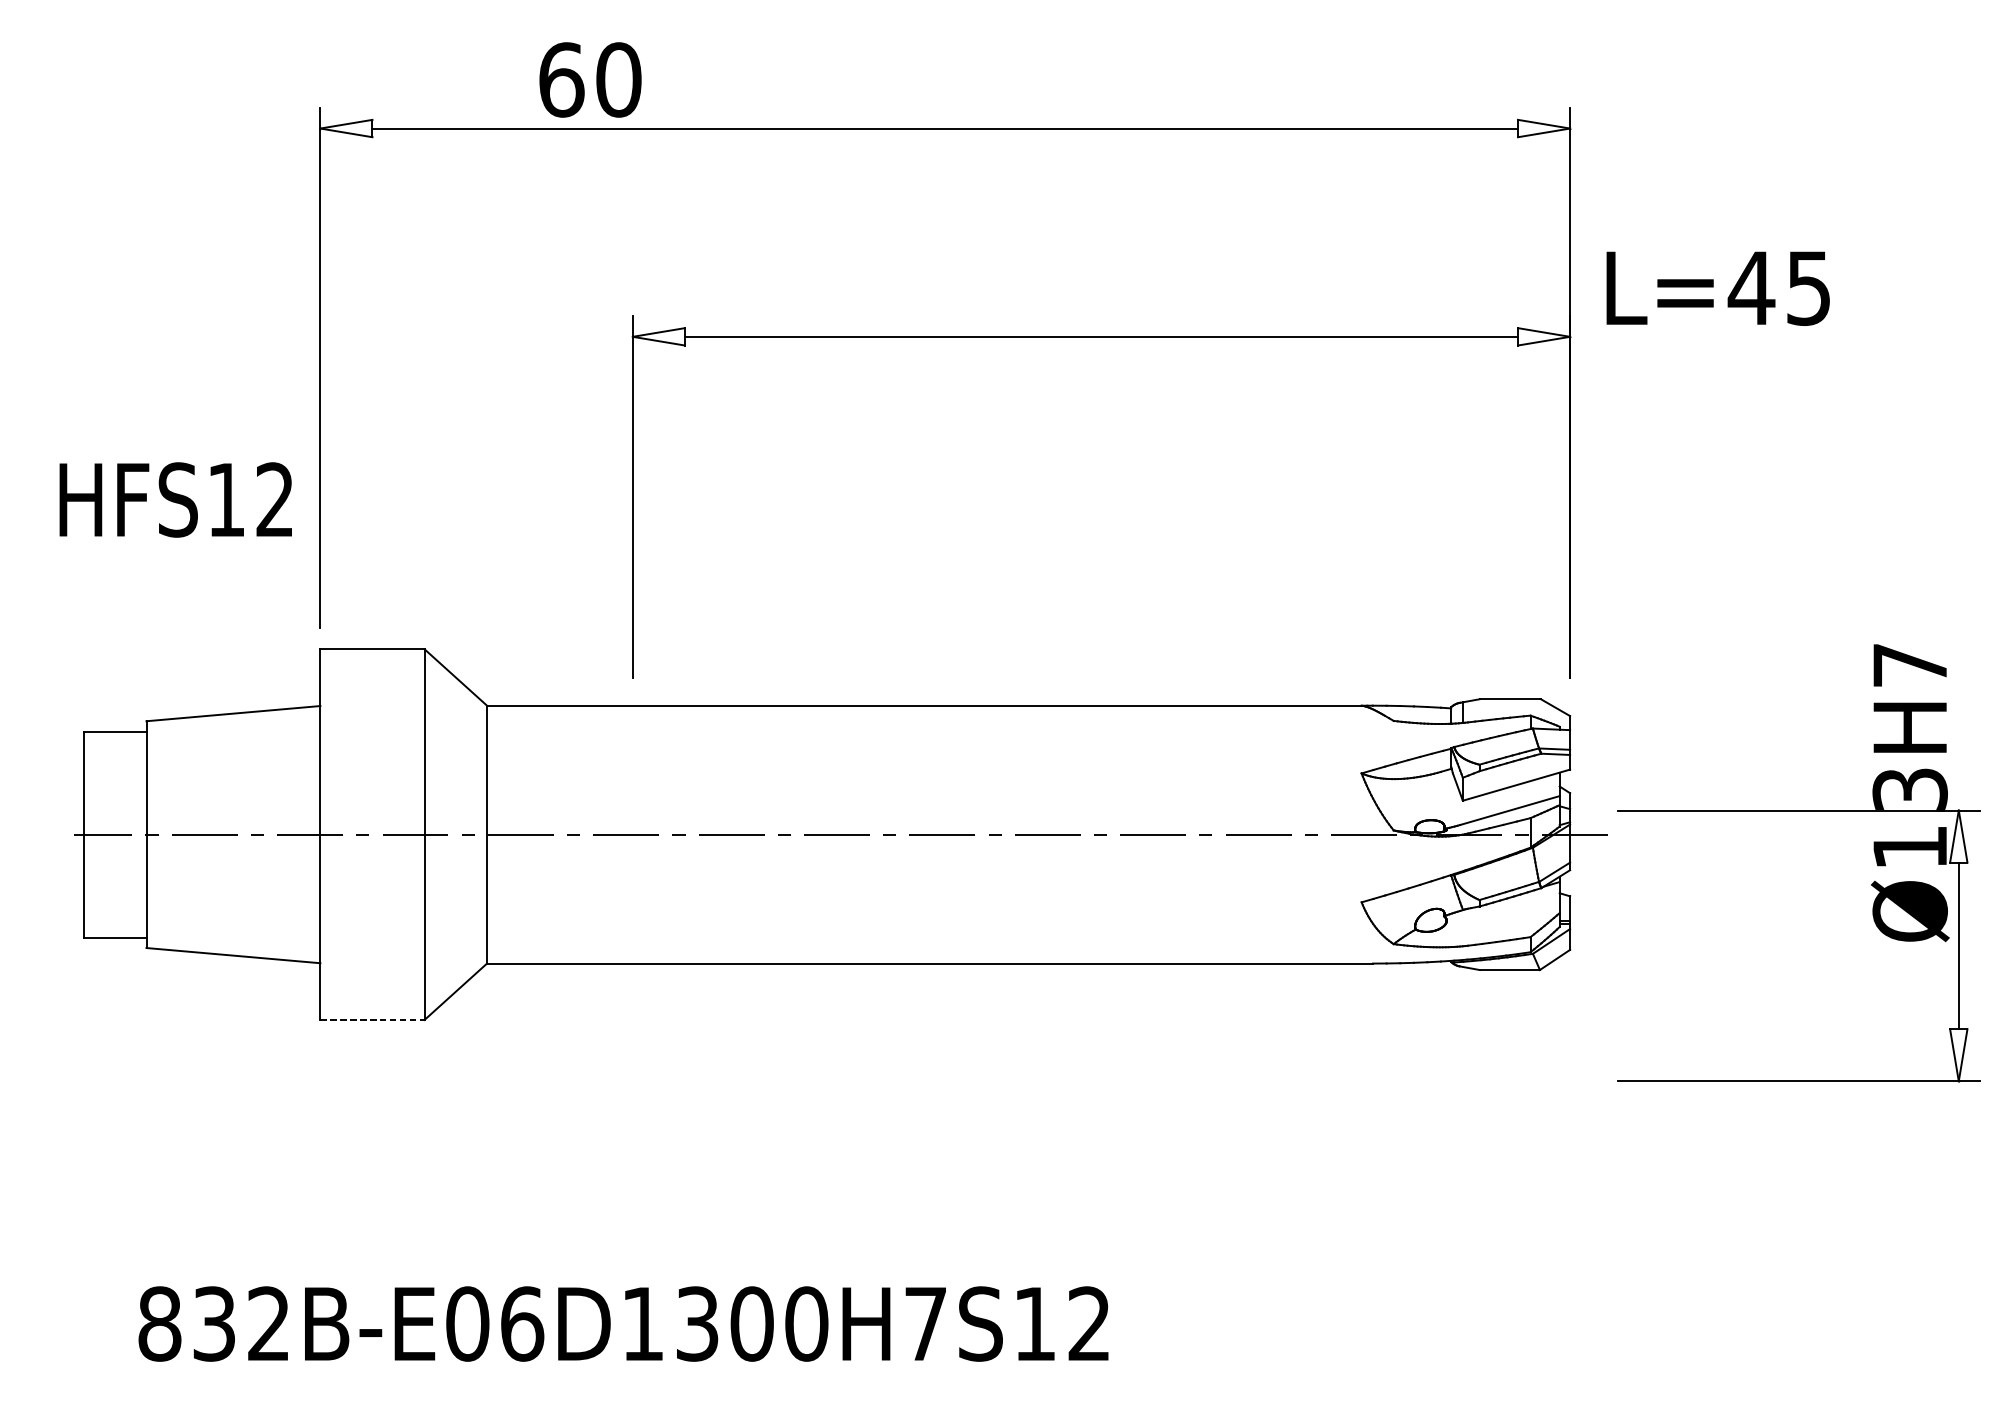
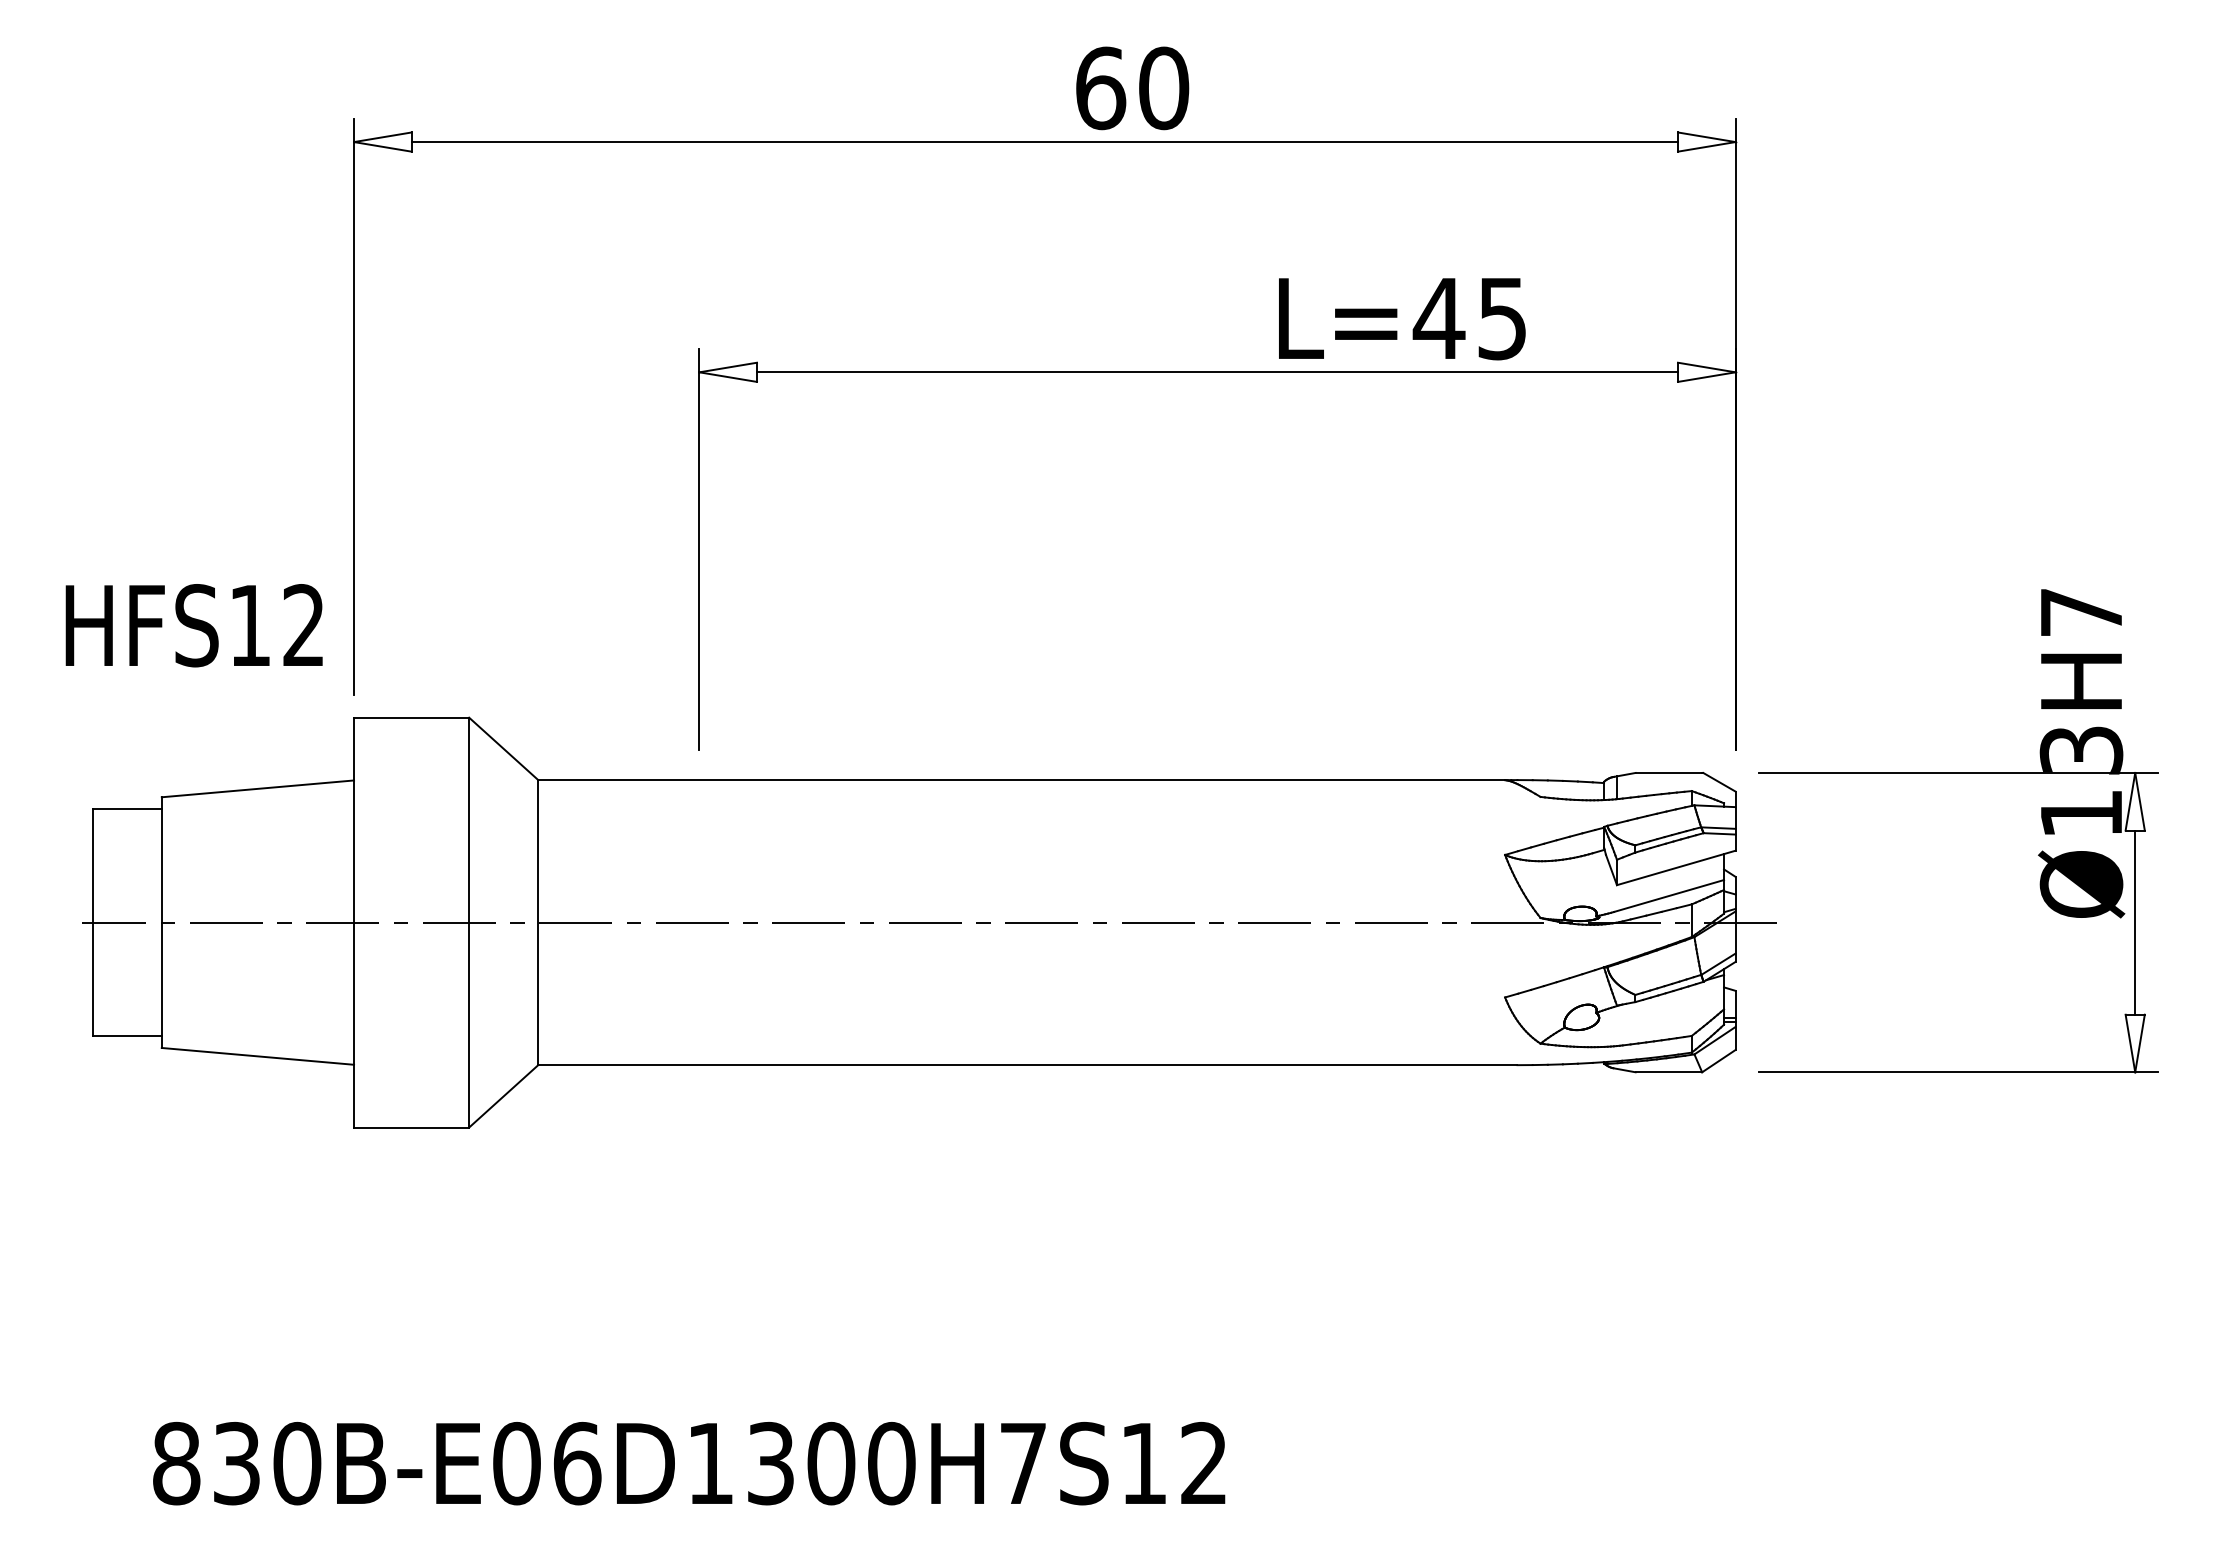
text: (590, 80) -> (1132, 88), moved
text: (1718, 289) -> (1402, 319), moved
text: (175, 499) -> (193, 625), moved
part: (1798, 811) -> (1958, 773), moved
line: (372, 1019) -> (411, 1127), dashed -> solid
text: (269, 1323) -> (297, 1463), 832B-E06D1300H7S12 -> 830B-E06D1300H7S12

